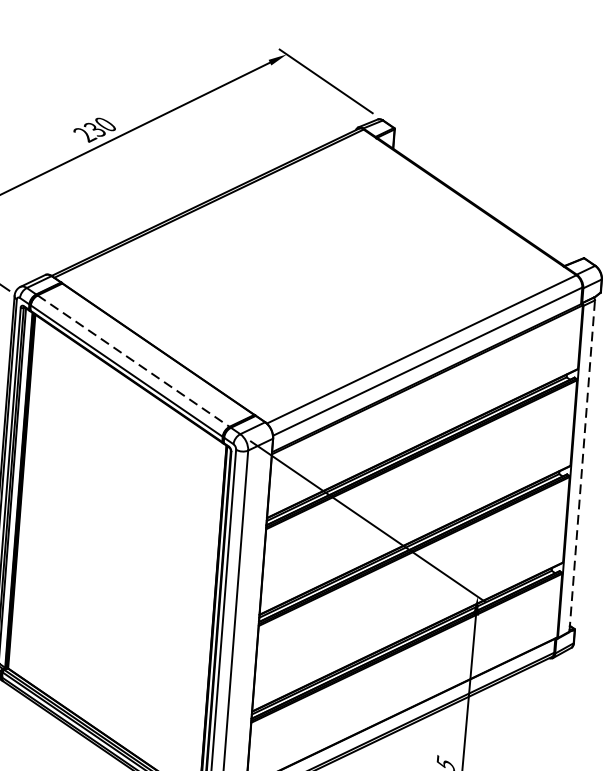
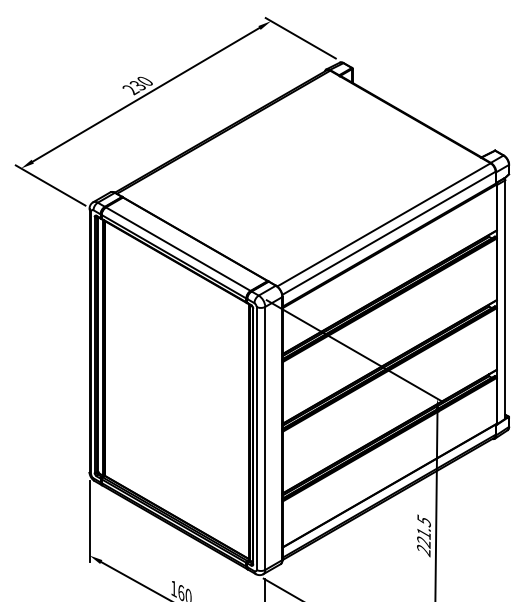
line: (133, 361) -> (178, 249), dashed -> solid
line: (582, 465) -> (505, 299), dashed -> solid

